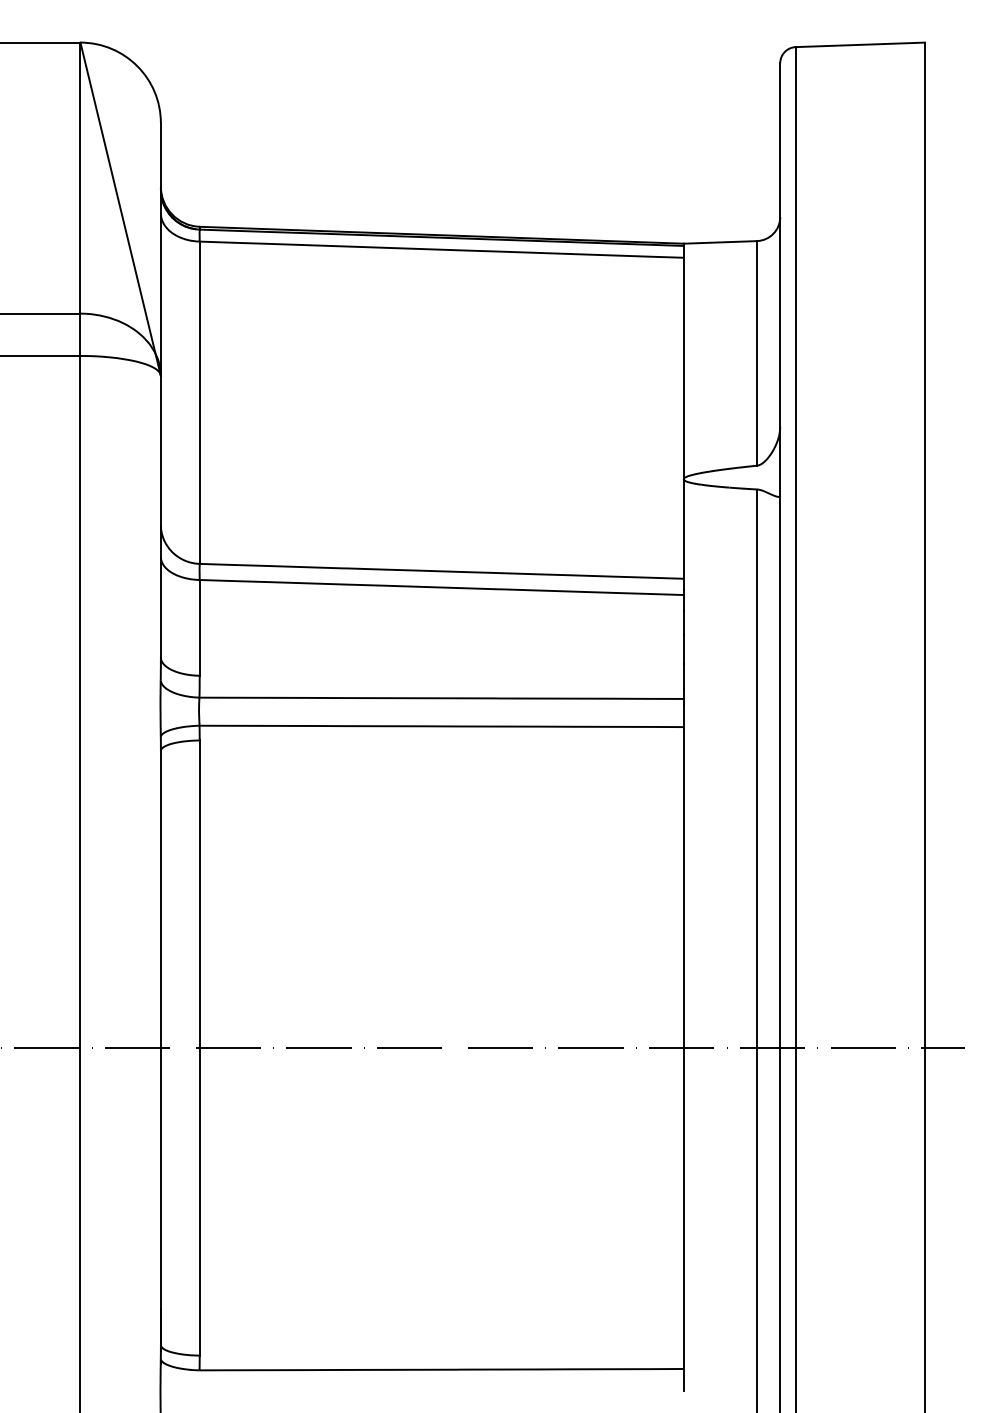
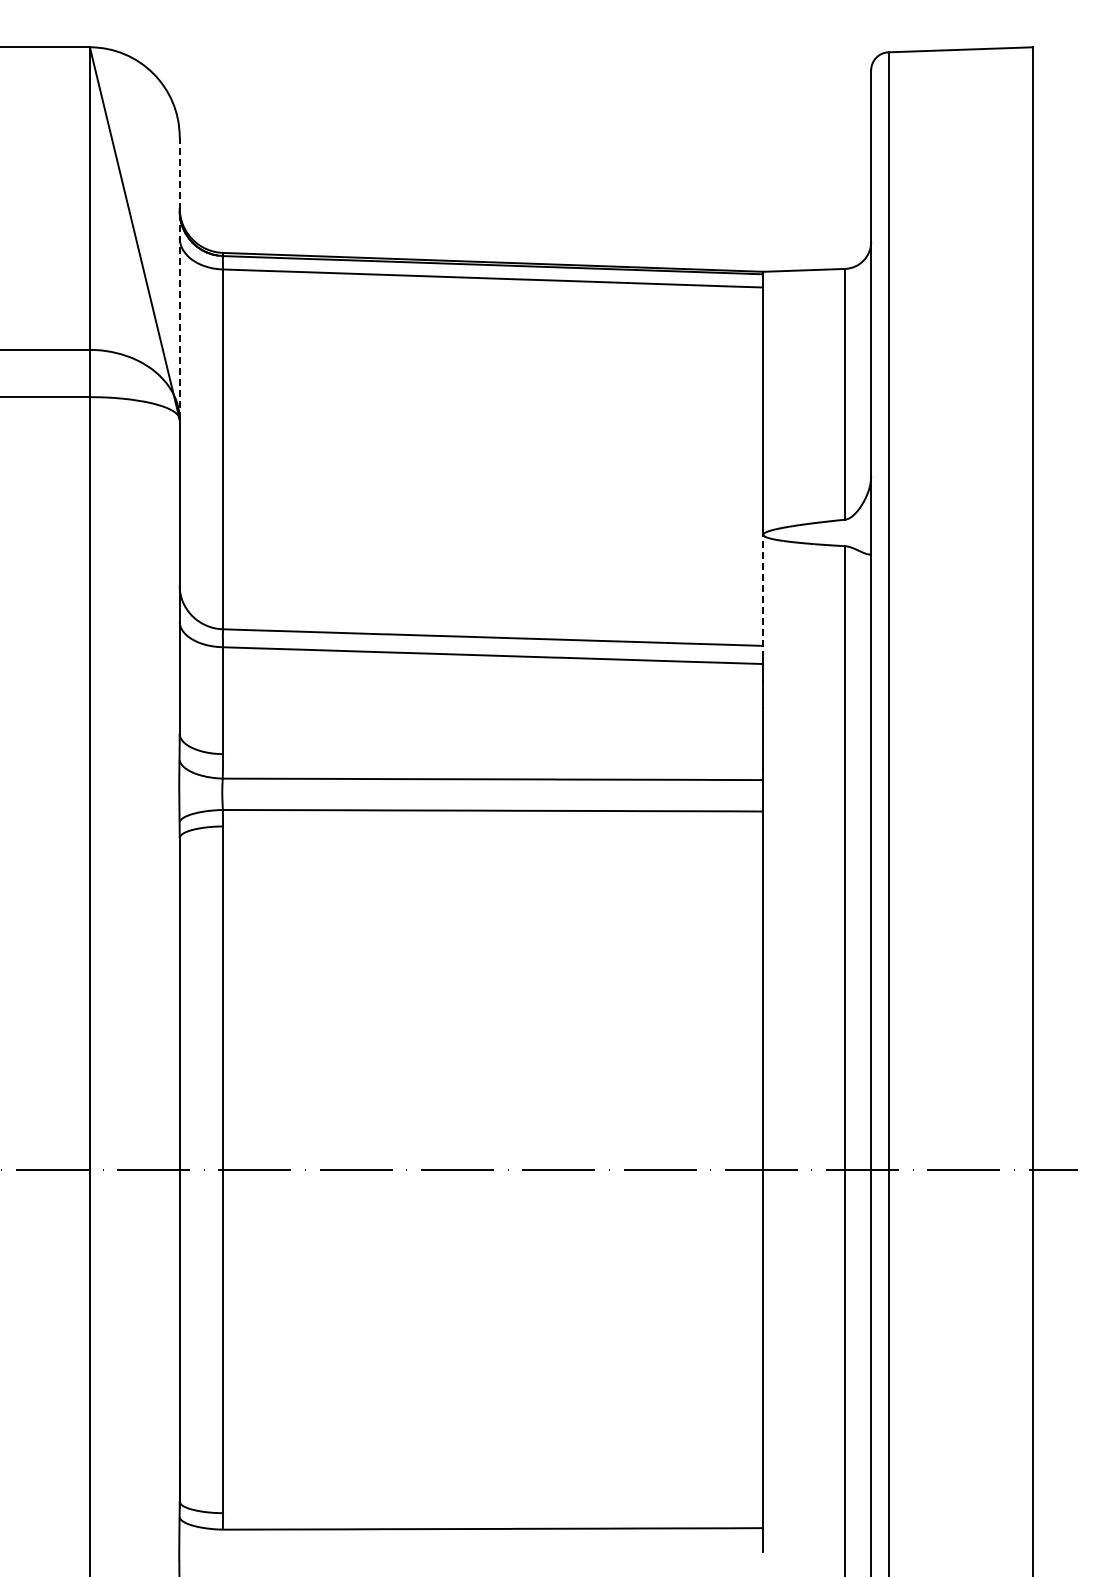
line: (160, 249) -> (179, 278), solid -> dashed
line: (683, 534) -> (763, 596), solid -> dashed

